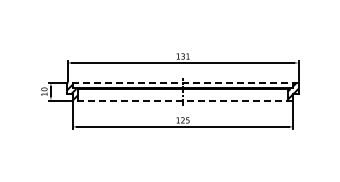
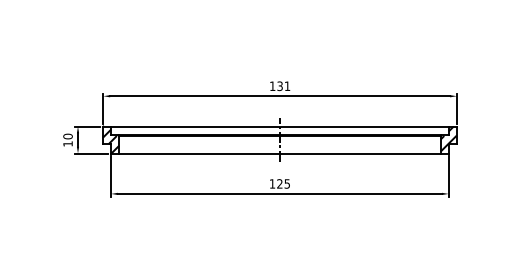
line: (183, 82) -> (280, 126), dashed -> solid
line: (182, 100) -> (279, 153), dashed -> solid

